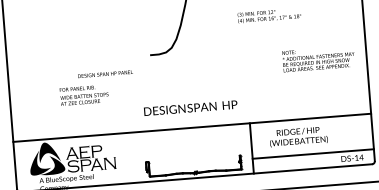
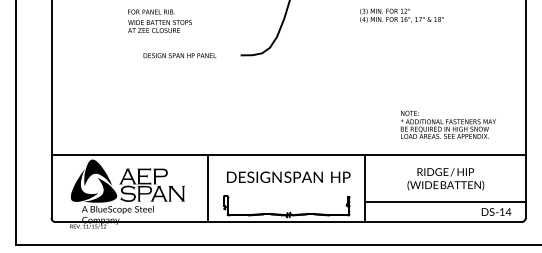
text: (318, 58) -> (447, 124), moved
text: (105, 74) -> (179, 55), moved
text: (84, 94) -> (159, 20), moved
text: (190, 107) -> (288, 176), moved
text: (298, 137) -> (445, 179), moved
line: (133, 157) -> (208, 188), added

